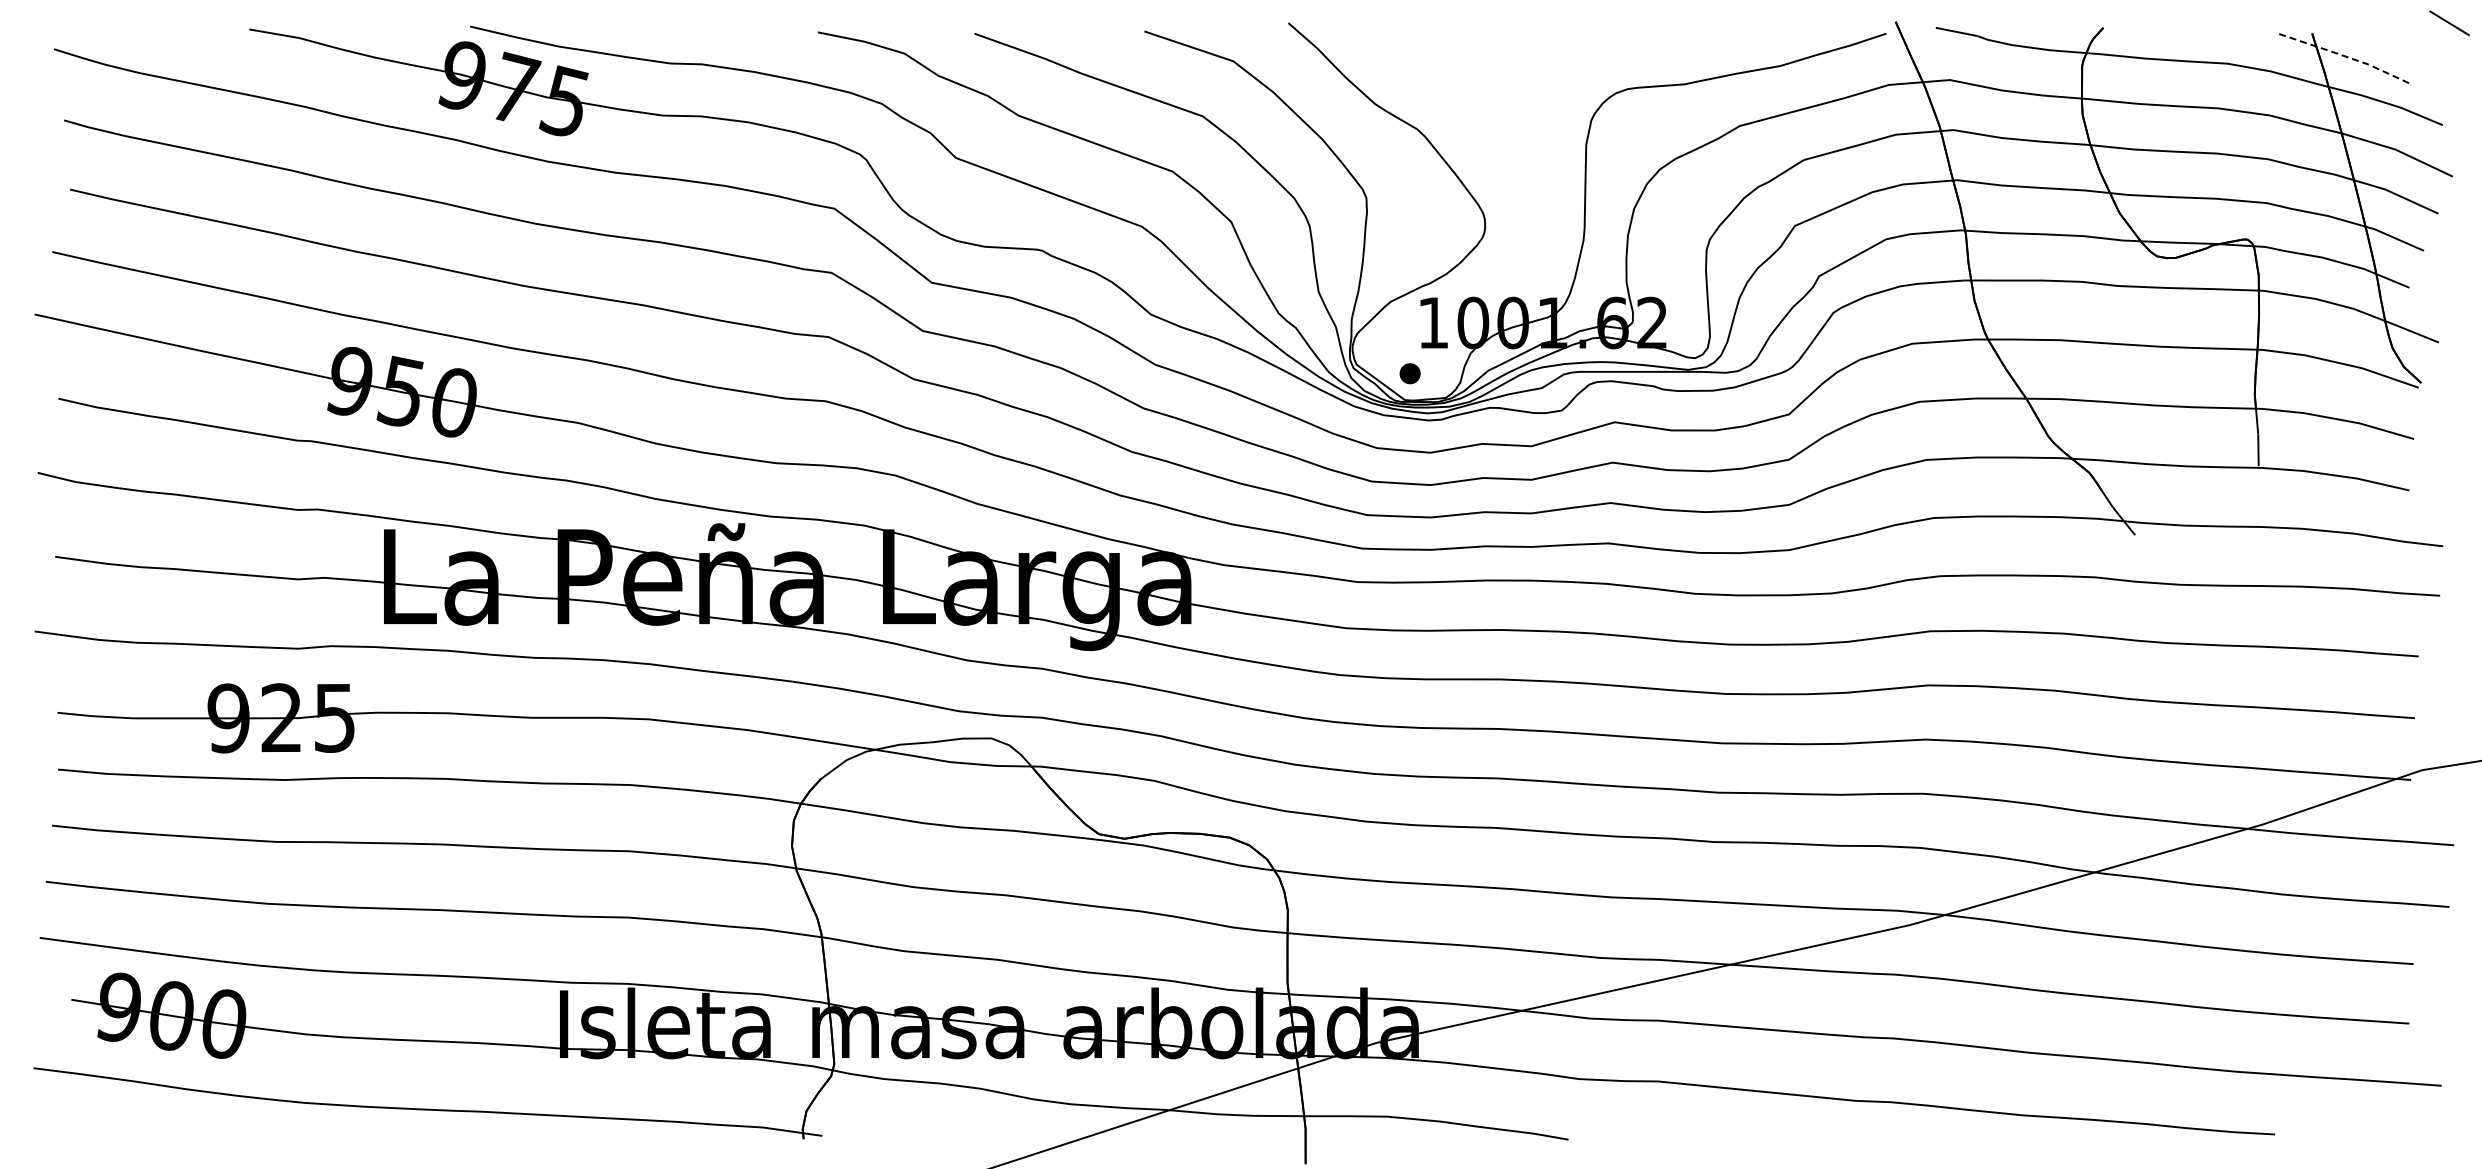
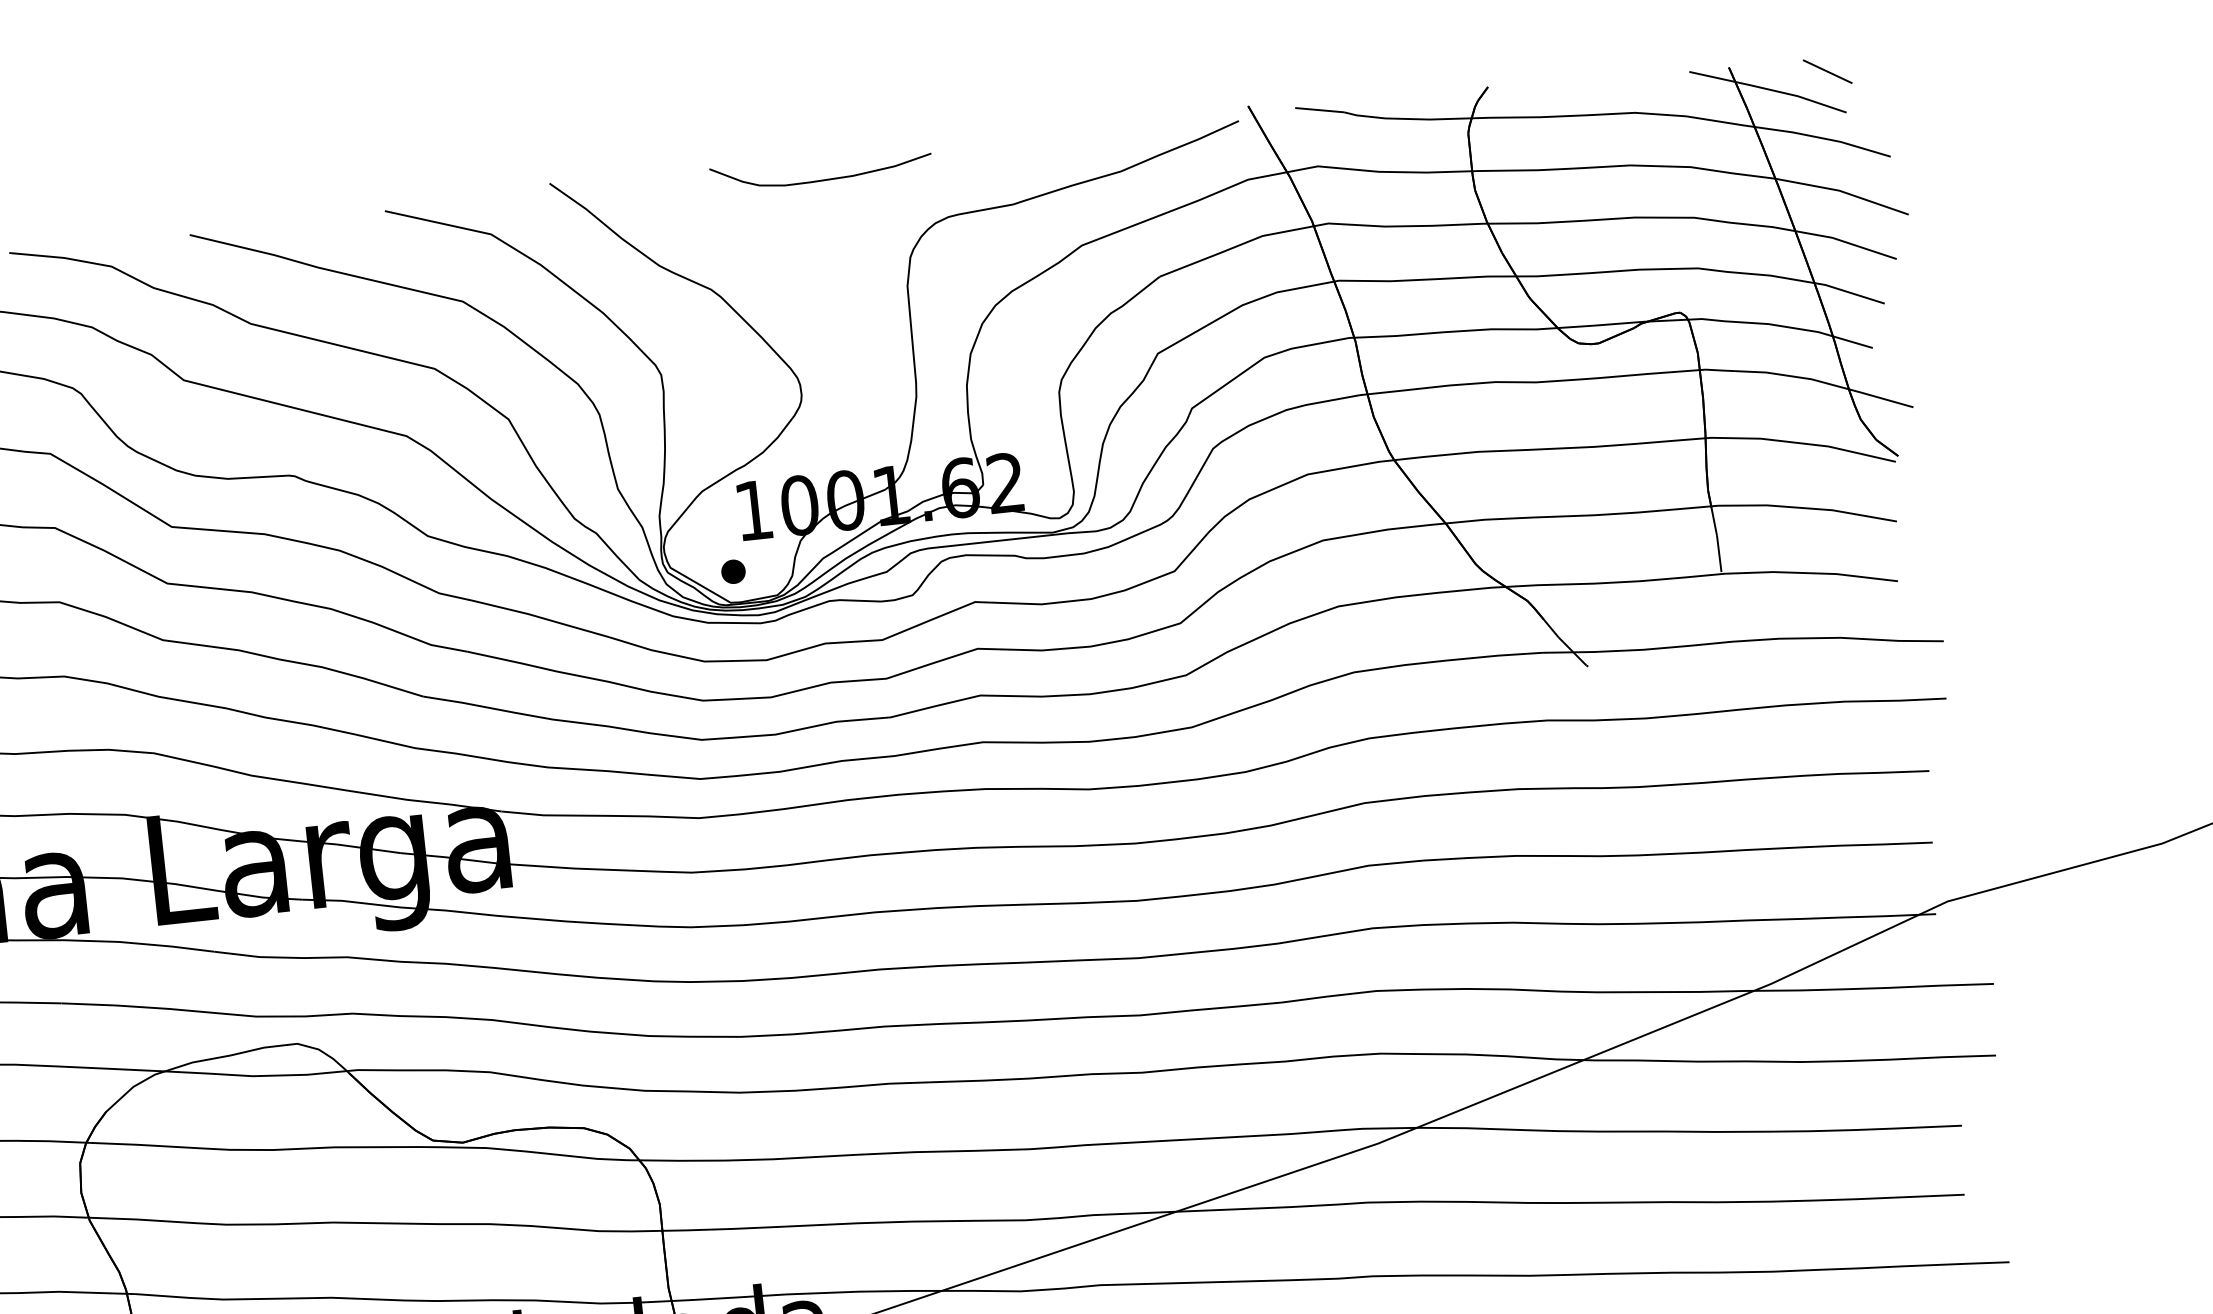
line: (2449, 23) -> (1827, 71), moved
curve: (1526, 44) -> (826, 178), added
line: (2344, 56) -> (1769, 89), dashed -> solid

